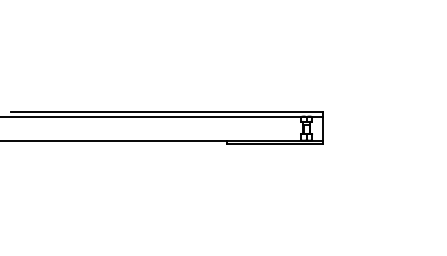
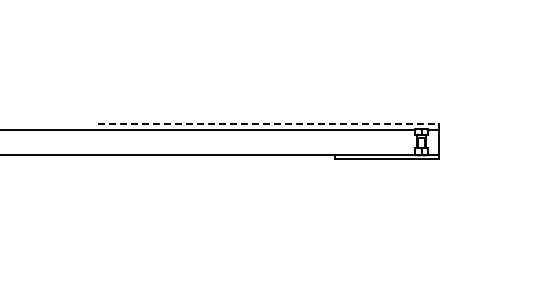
line: (167, 112) -> (269, 124), solid -> dashed

